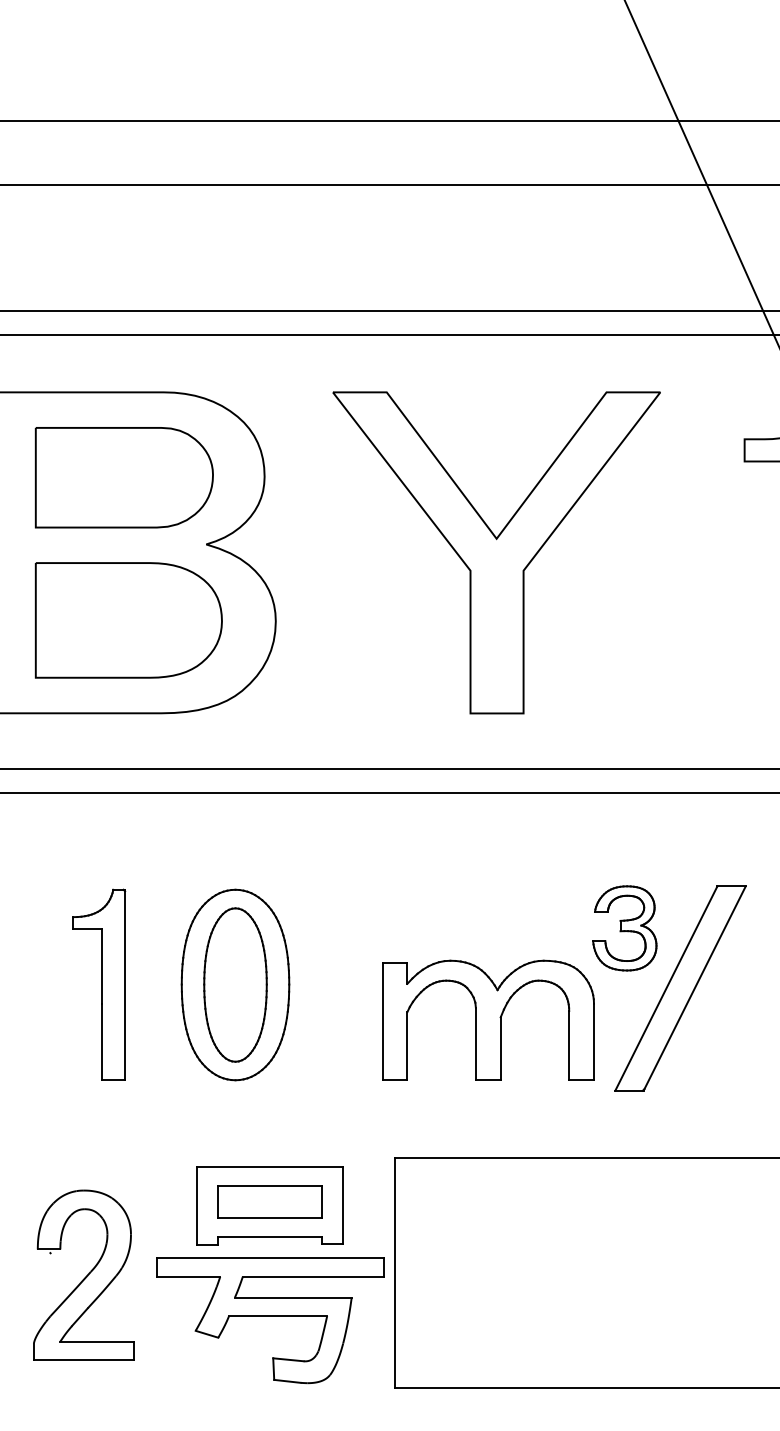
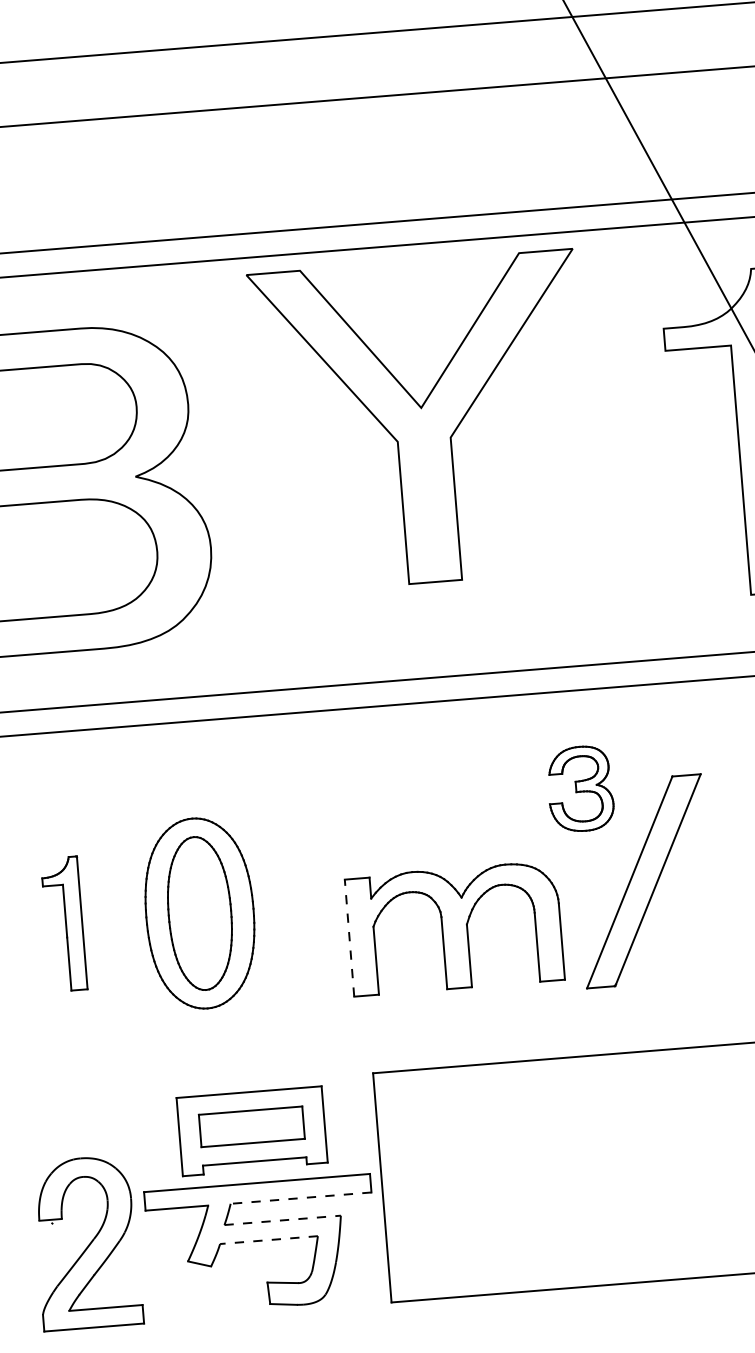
part: (496, 552) -> (422, 421), moved
part: (624, 928) -> (580, 789), moved
part: (99, 984) -> (64, 923), size x0.7
line: (382, 1021) -> (349, 938), solid -> dashed
part: (83, 1274) -> (86, 1242), moved
line: (313, 1276) -> (301, 1197), solid -> dashed
line: (293, 1297) -> (282, 1220), solid -> dashed
line: (277, 1316) -> (268, 1240), solid -> dashed

